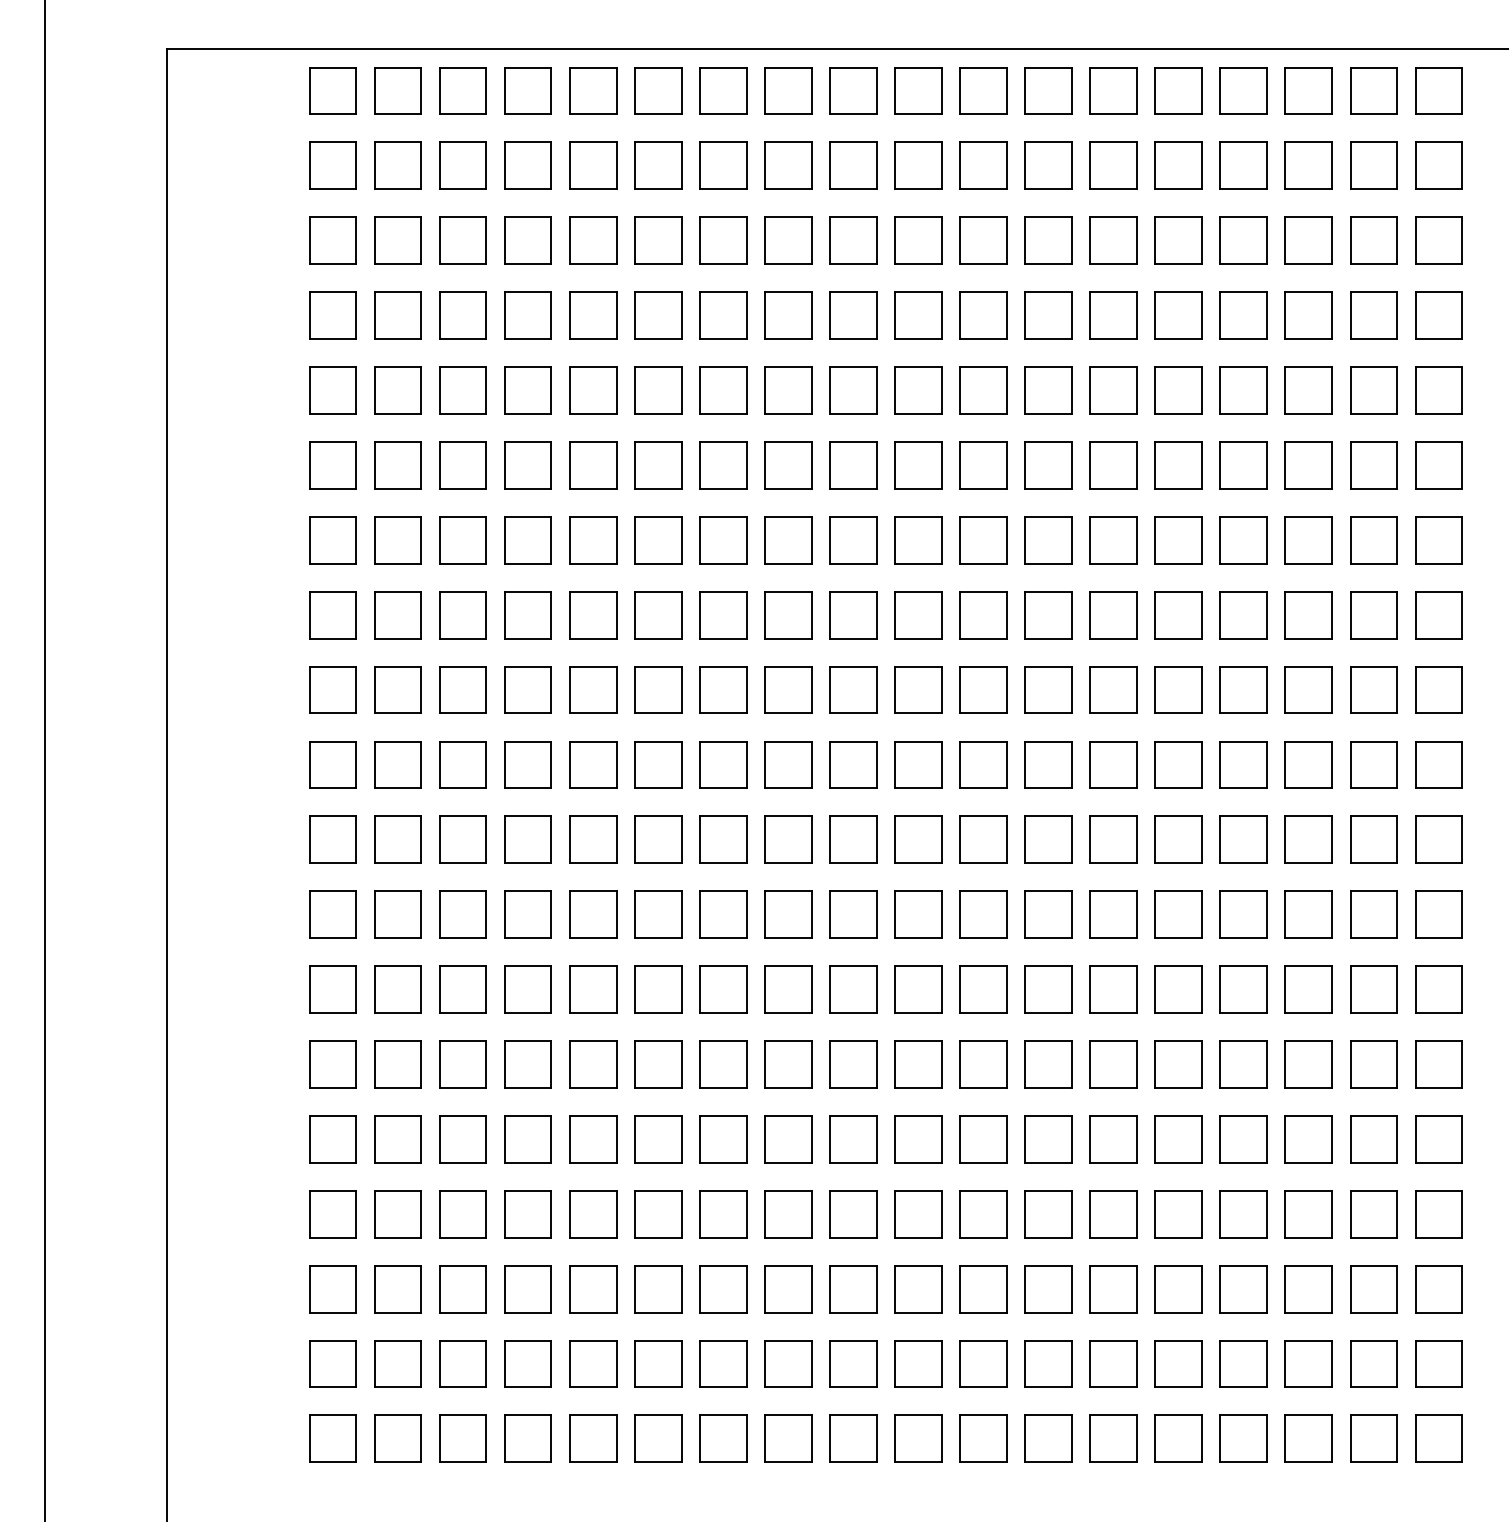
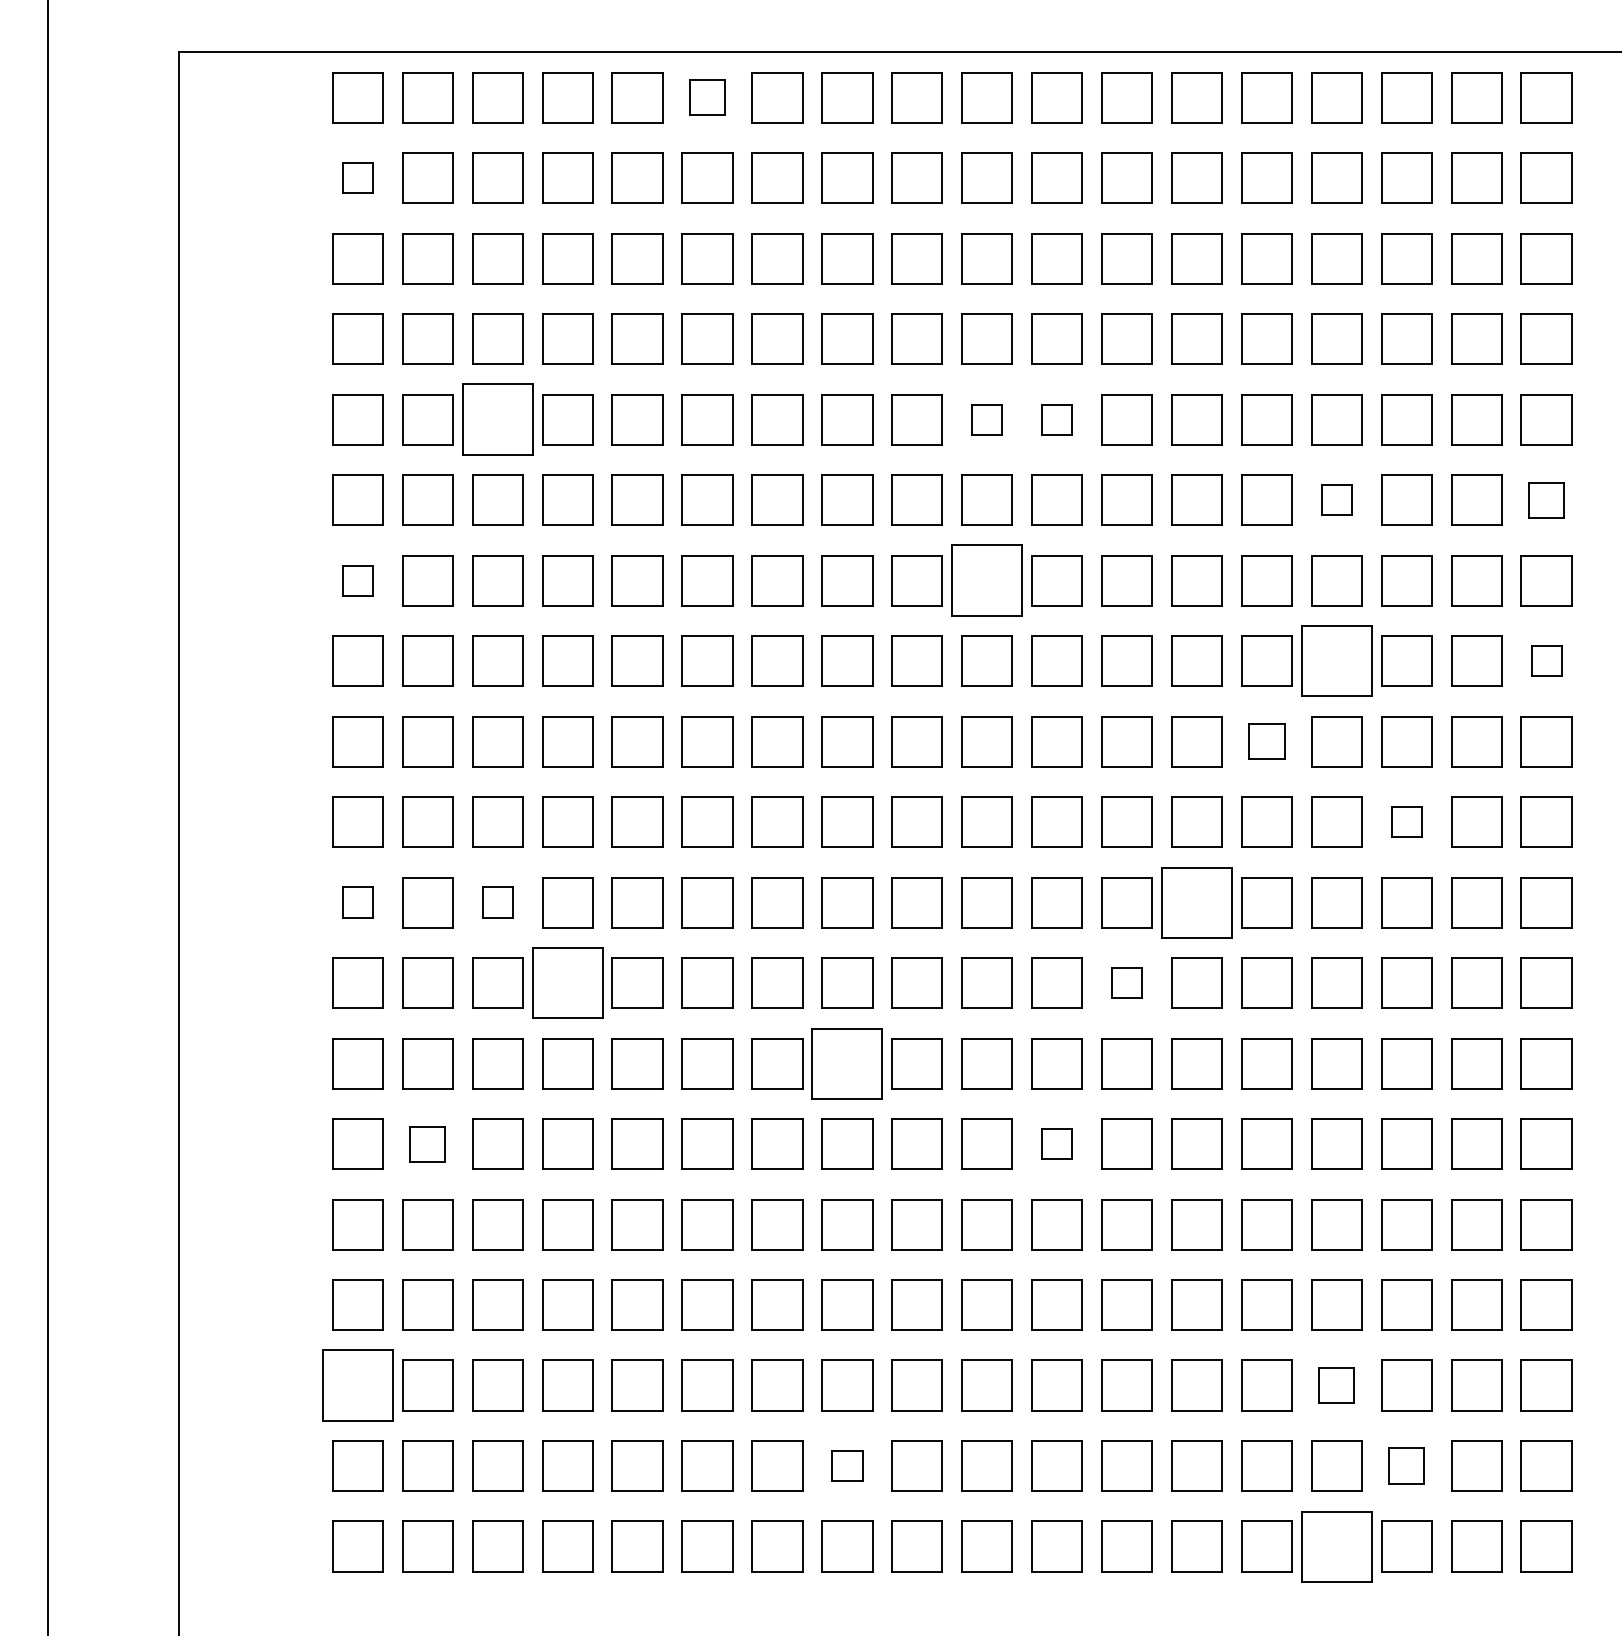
part: (658, 90) -> (707, 97), size x0.7
part: (332, 165) -> (357, 177), size x0.6
part: (462, 390) -> (497, 419), size x1.4
part: (918, 390) -> (987, 419), size x0.6
part: (983, 390) -> (1057, 419), size x0.6
part: (1243, 465) -> (1336, 500), size x0.6
part: (1438, 465) -> (1546, 500), size x0.7
part: (332, 540) -> (357, 581), size x0.6
part: (918, 540) -> (987, 581), size x1.4
part: (1243, 615) -> (1336, 661), size x1.4
part: (1438, 615) -> (1546, 661), size x0.6
part: (1178, 689) -> (1266, 741), size x0.7
part: (1308, 764) -> (1406, 821), size x0.6
part: (332, 839) -> (357, 902), size x0.6
part: (462, 839) -> (497, 902), size x0.6
part: (1113, 839) -> (1196, 902), size x1.4
part: (527, 914) -> (567, 982), size x1.4
part: (1048, 914) -> (1126, 982), size x0.6
part: (788, 989) -> (847, 1063), size x1.4
part: (397, 1064) -> (427, 1144), size x0.7
part: (983, 1064) -> (1057, 1144), size x0.6
part: (332, 1289) -> (357, 1386), size x1.4
part: (1243, 1289) -> (1336, 1386), size x0.7
part: (788, 1363) -> (847, 1465), size x0.6
part: (1308, 1363) -> (1406, 1465), size x0.7
part: (1243, 1438) -> (1336, 1546), size x1.4

